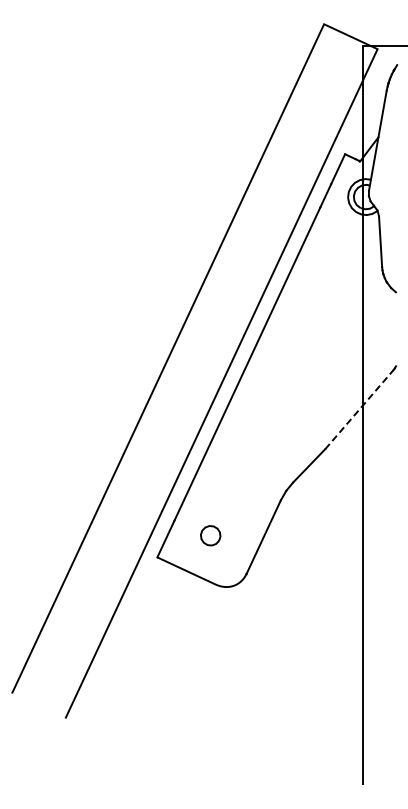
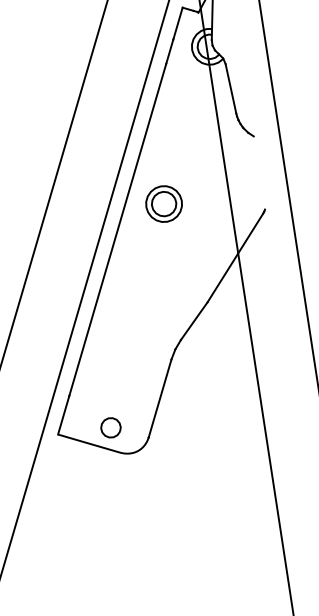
part: (296, 345) -> (163, 204), added
line: (359, 409) -> (235, 257), dashed -> solid
part: (210, 535) -> (110, 427), moved

